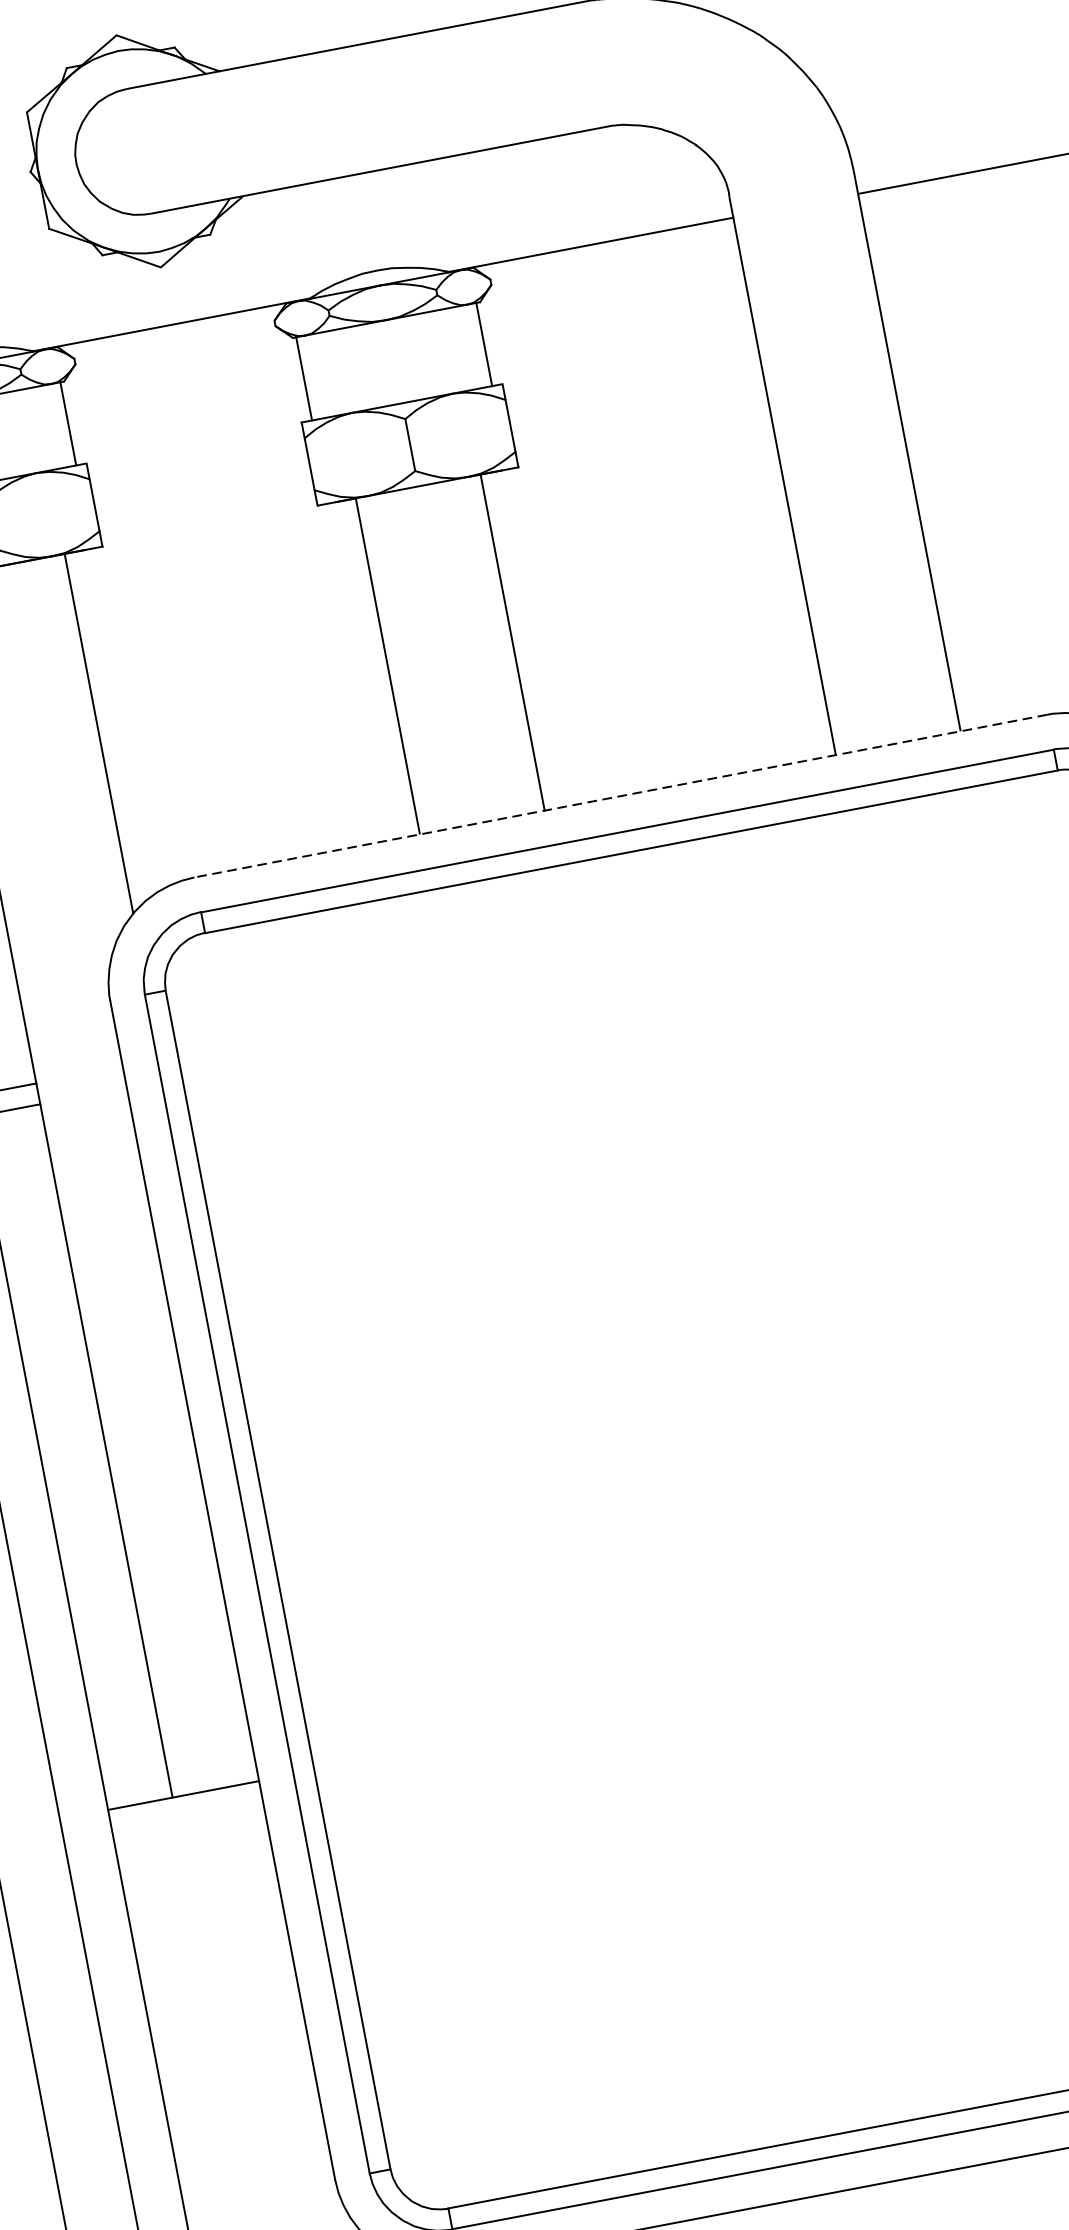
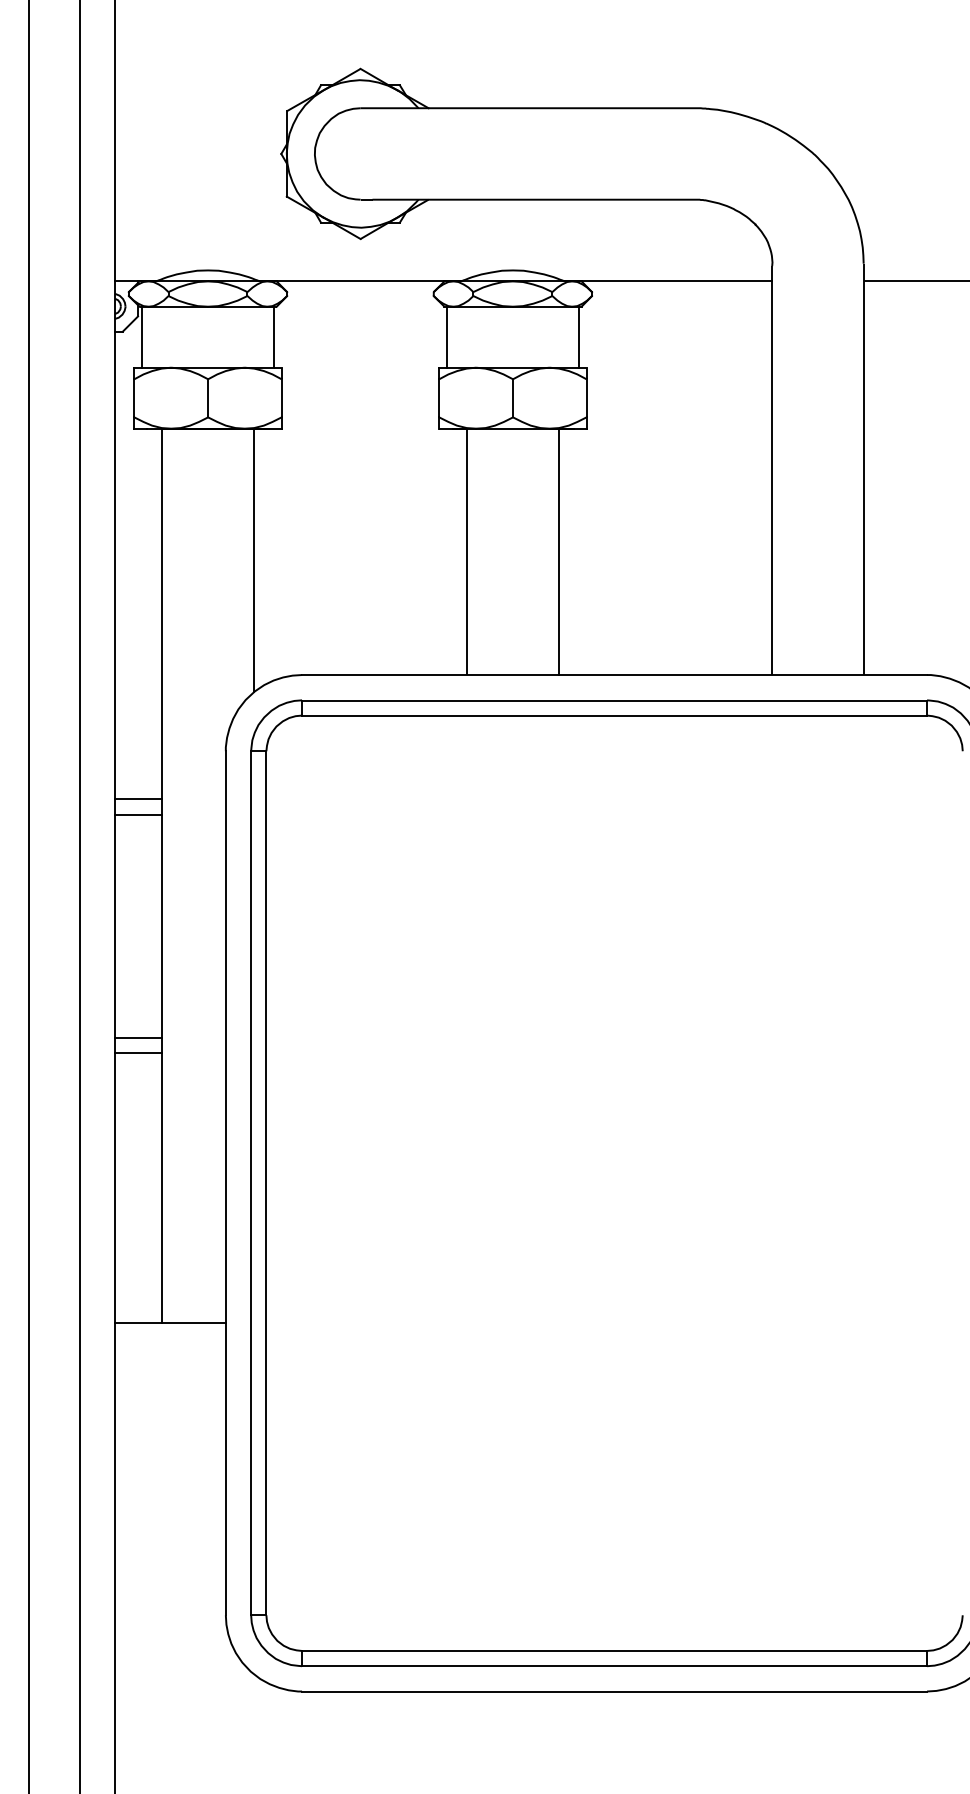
line: (620, 796) -> (614, 675), dashed -> solid
line: (65, 1415) -> (138, 1038), added
line: (69, 1436) -> (138, 1053), added

